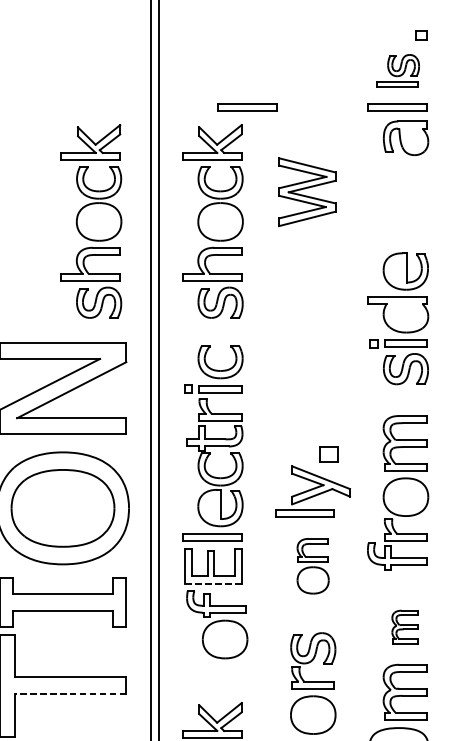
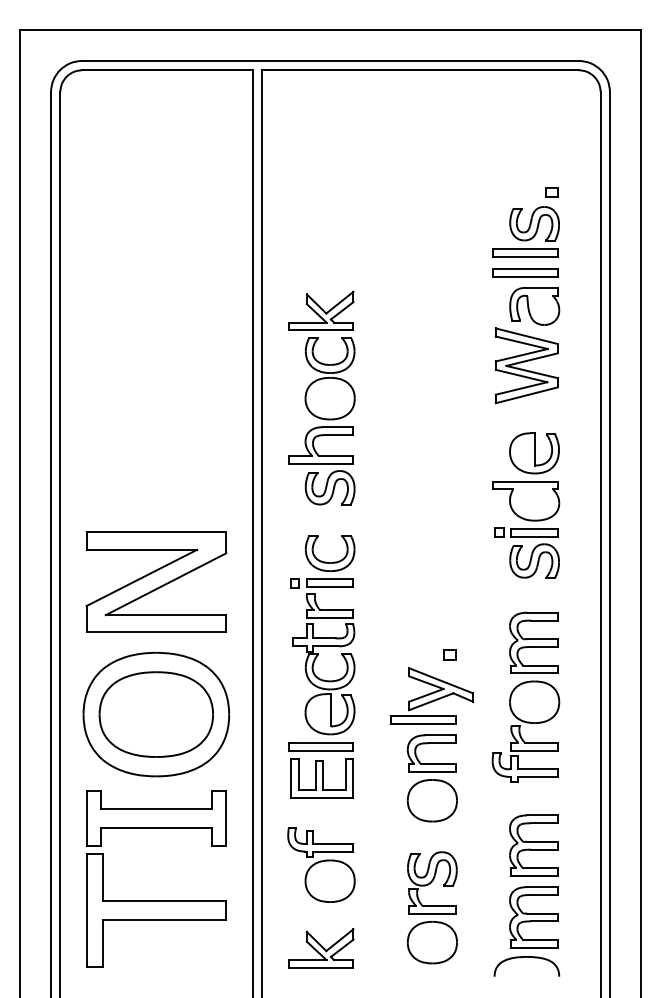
part: (397, 70) -> (525, 231), size x1.43
part: (247, 107) -> (359, 272), removed
part: (307, 191) -> (526, 365), moved
part: (91, 220) -> (187, 397), removed
part: (328, 453) -> (449, 654), size x0.62
part: (312, 566) -> (431, 778), size x1.43
line: (212, 583) -> (321, 797), dashed -> solid
part: (217, 624) -> (321, 864), moved
part: (404, 627) -> (533, 845), size x1.67
line: (70, 694) -> (164, 919), dashed -> solid

